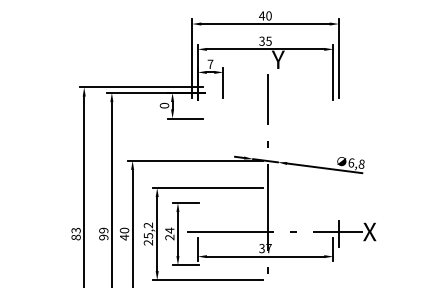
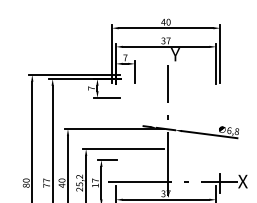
text: (268, 40) -> (168, 40), 35 -> 37
text: (164, 105) -> (91, 88), 0 -> 7
text: (75, 230) -> (25, 180), 83 -> 80
text: (103, 233) -> (46, 182), 99 -> 77
text: (169, 233) -> (95, 182), 24 -> 17

